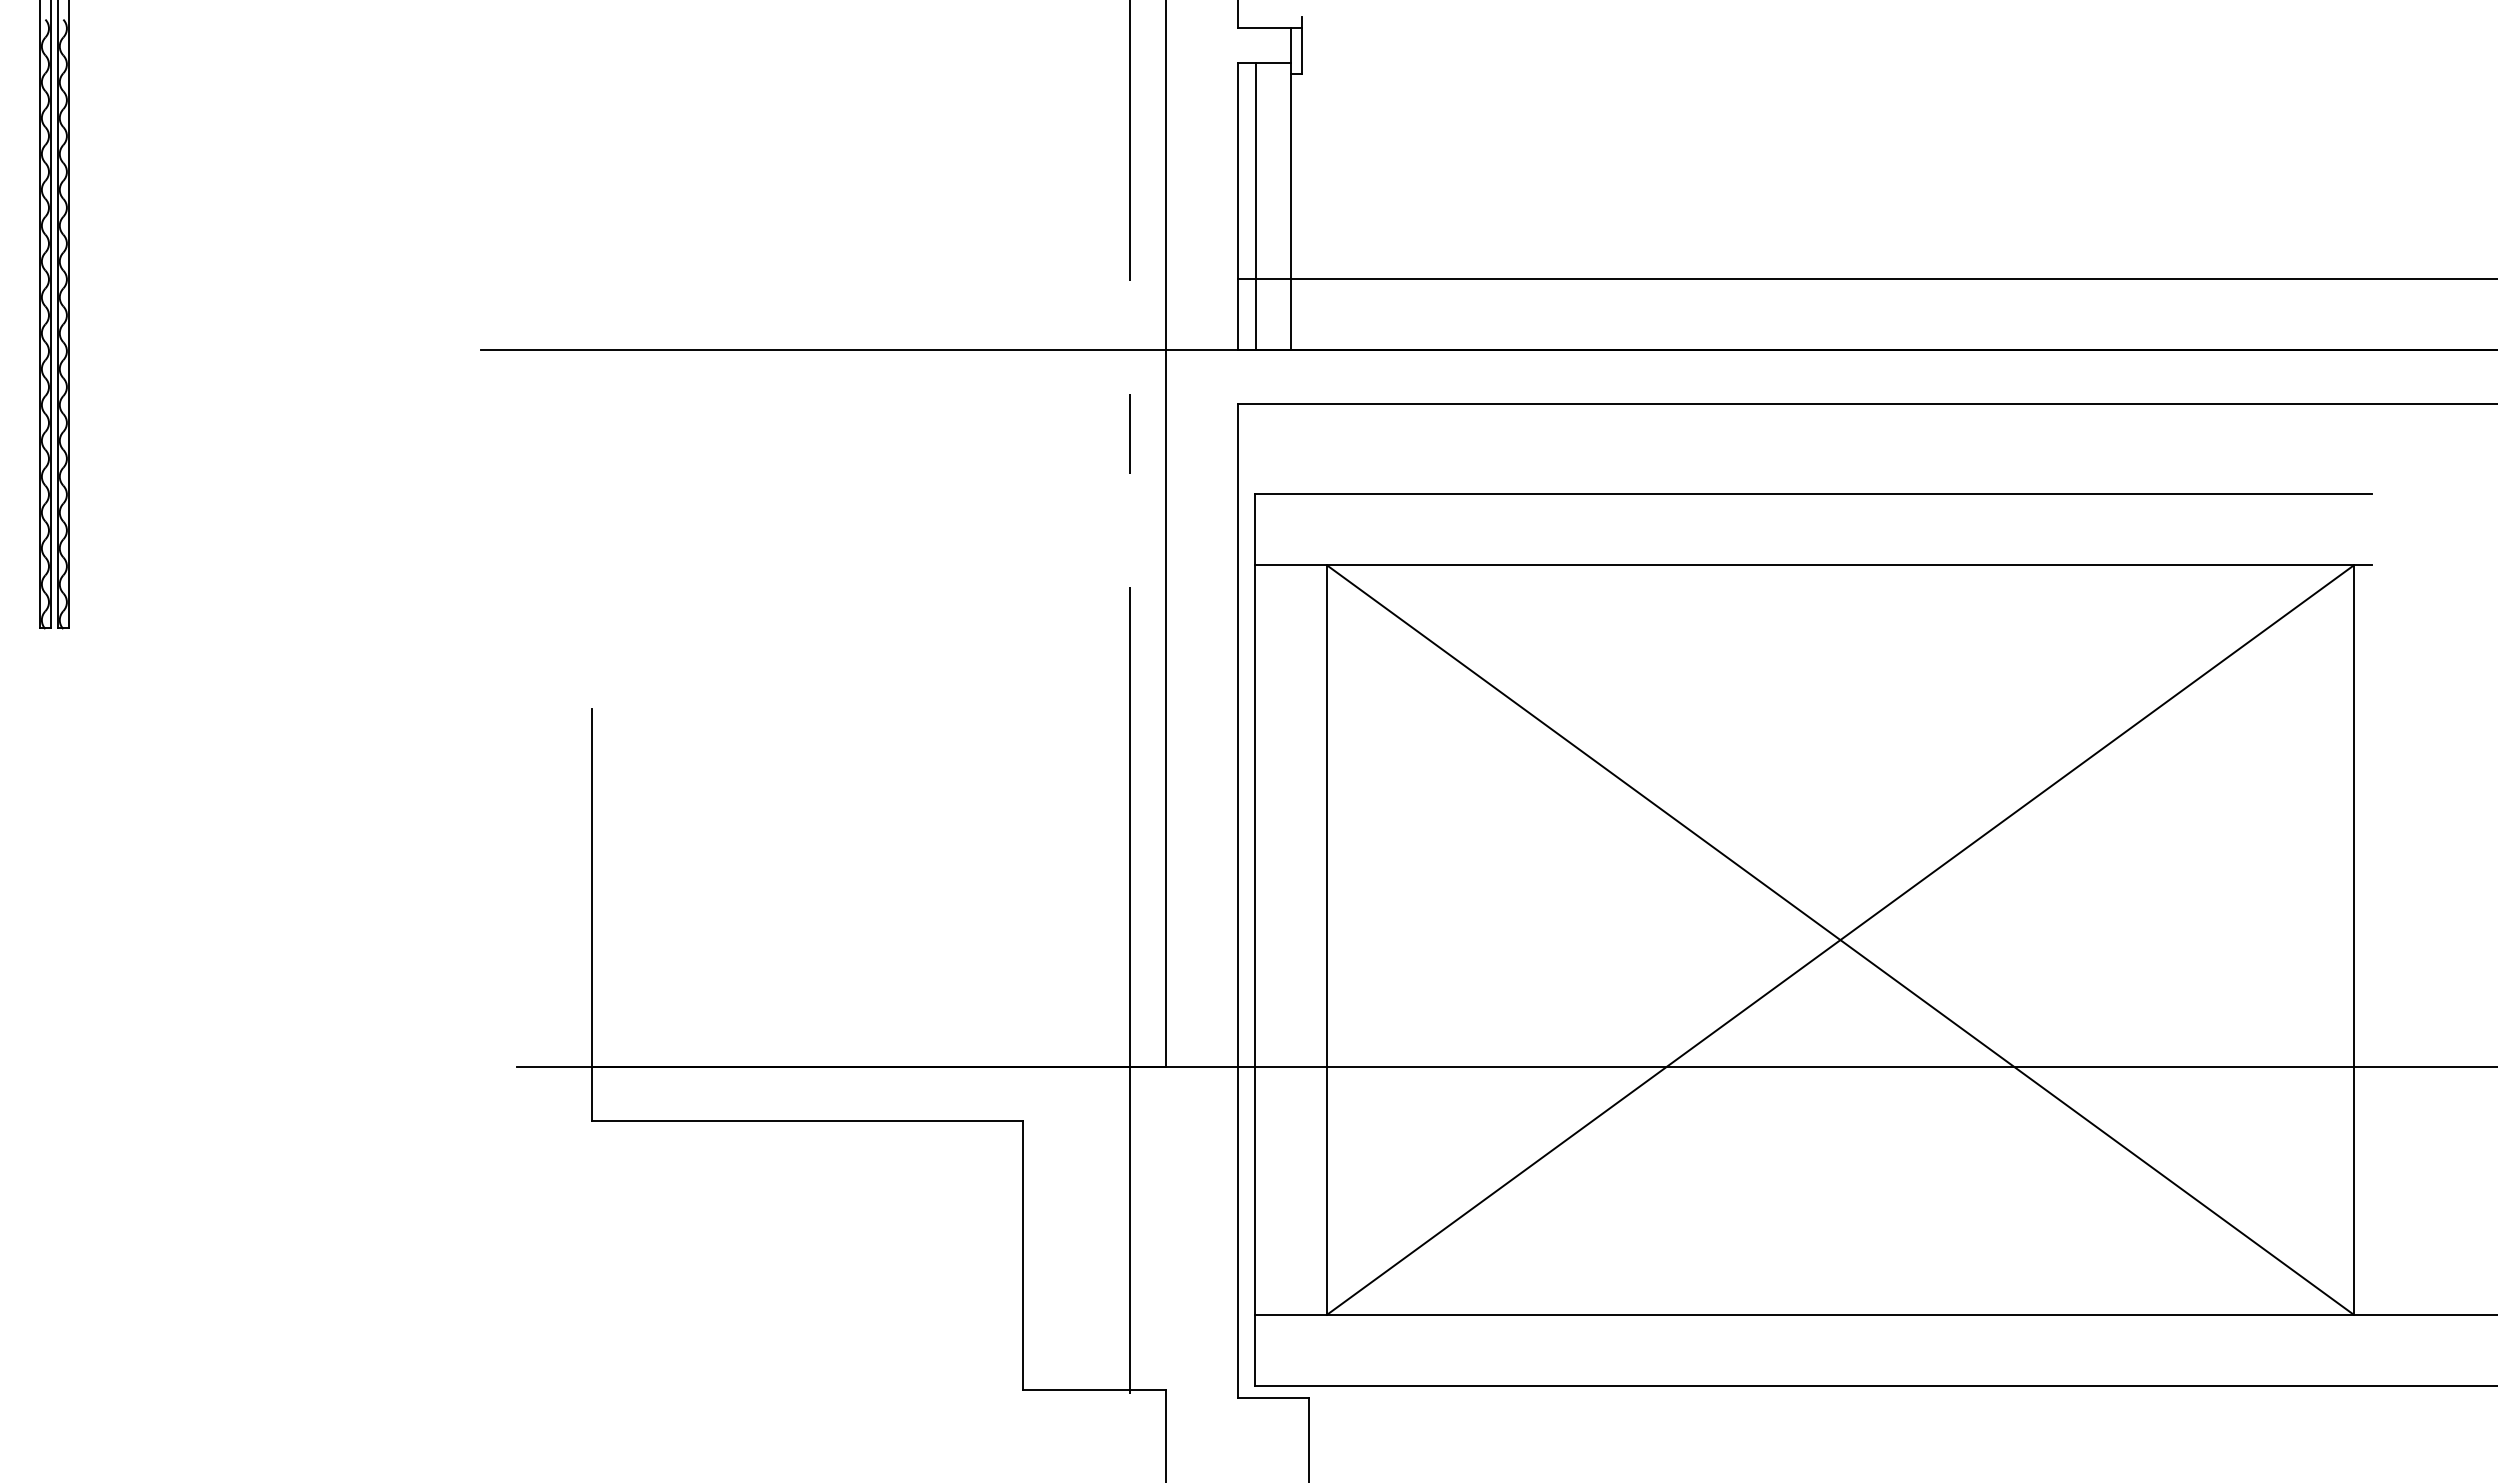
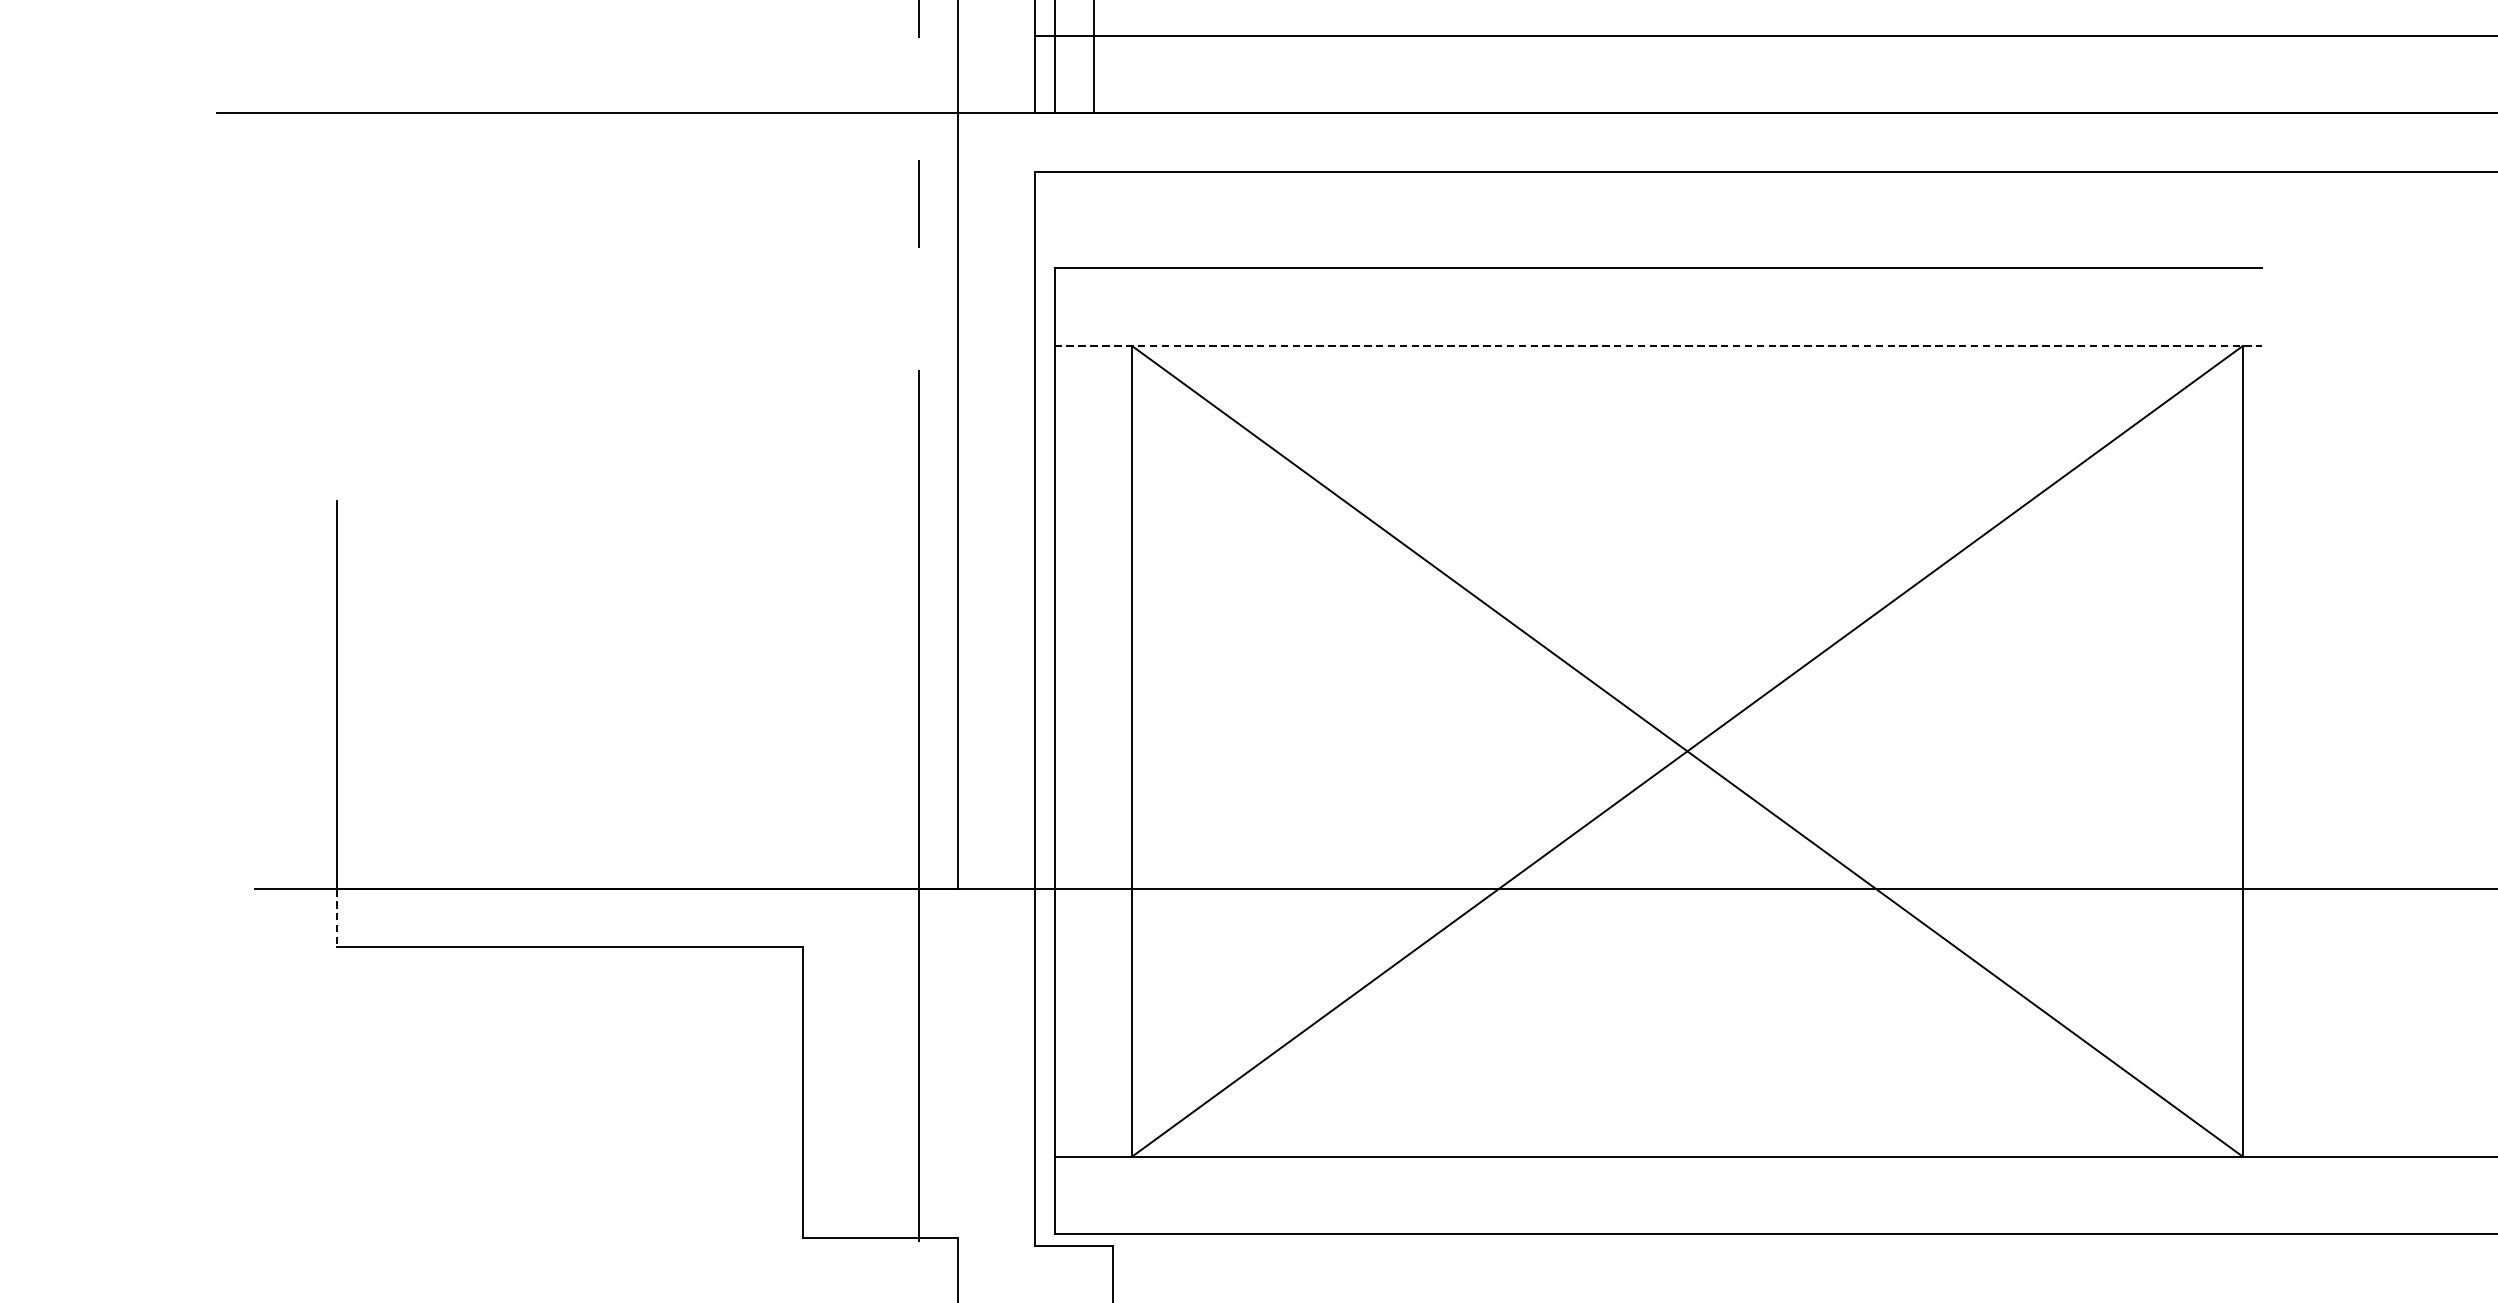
line: (1814, 565) -> (1659, 346), solid -> dashed
line: (592, 1094) -> (337, 918), solid -> dashed

